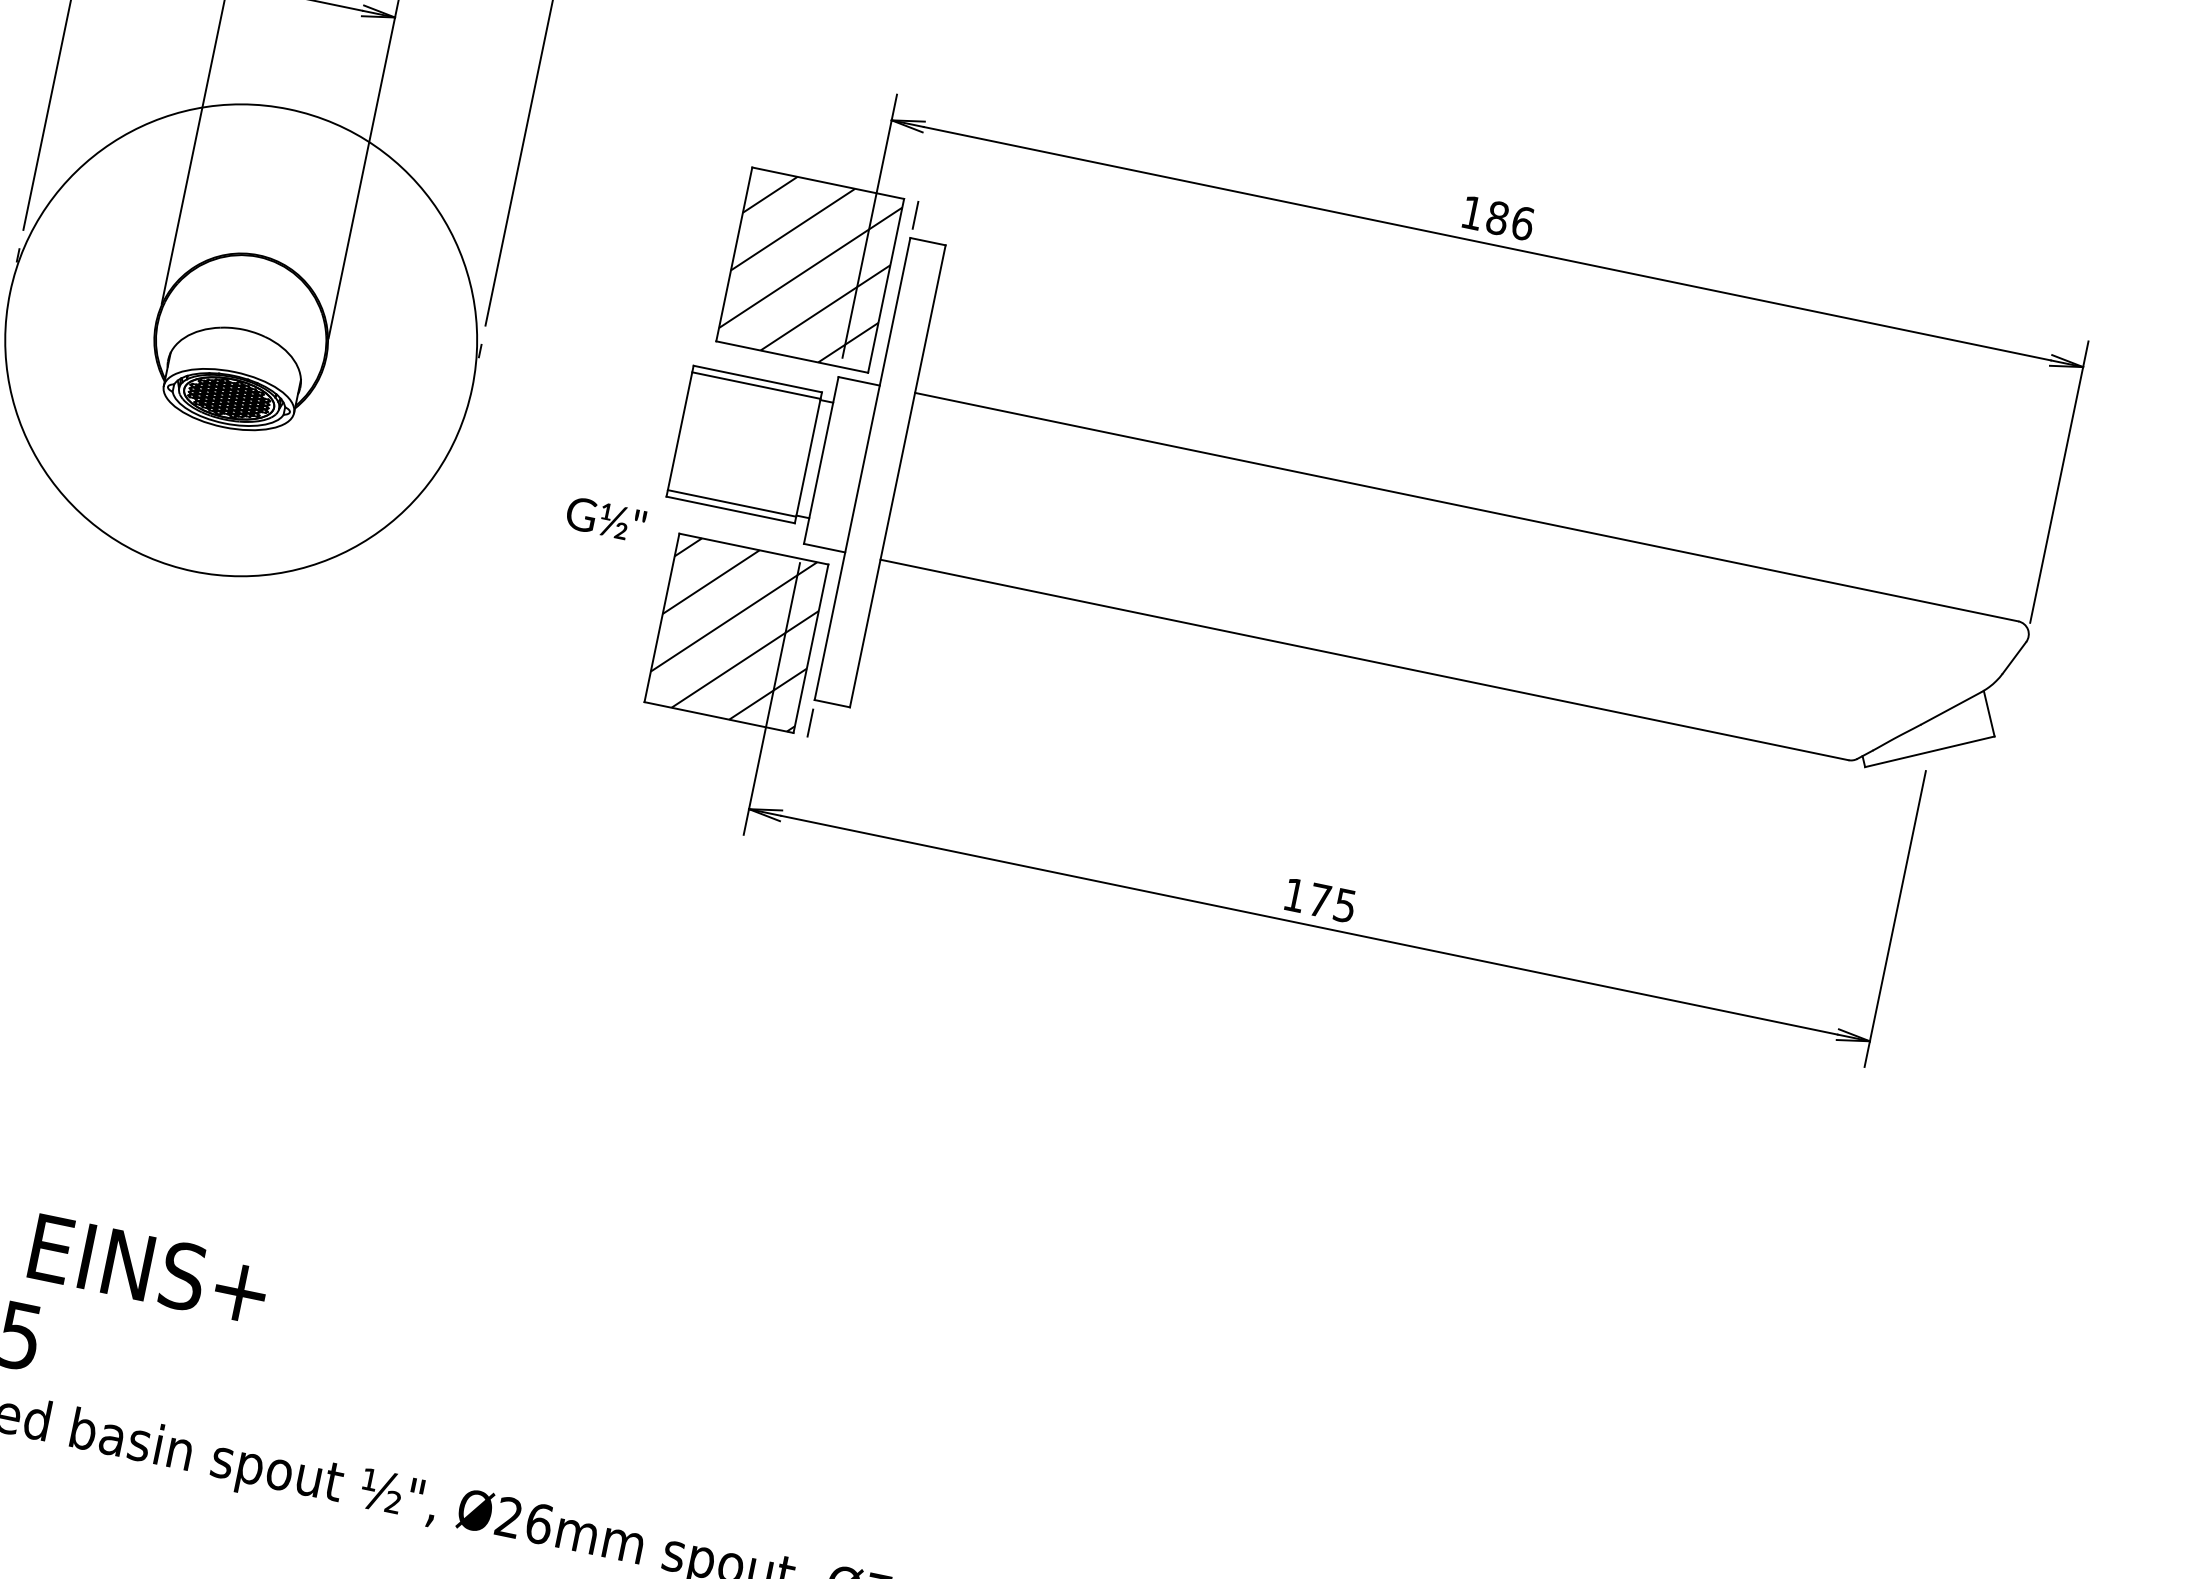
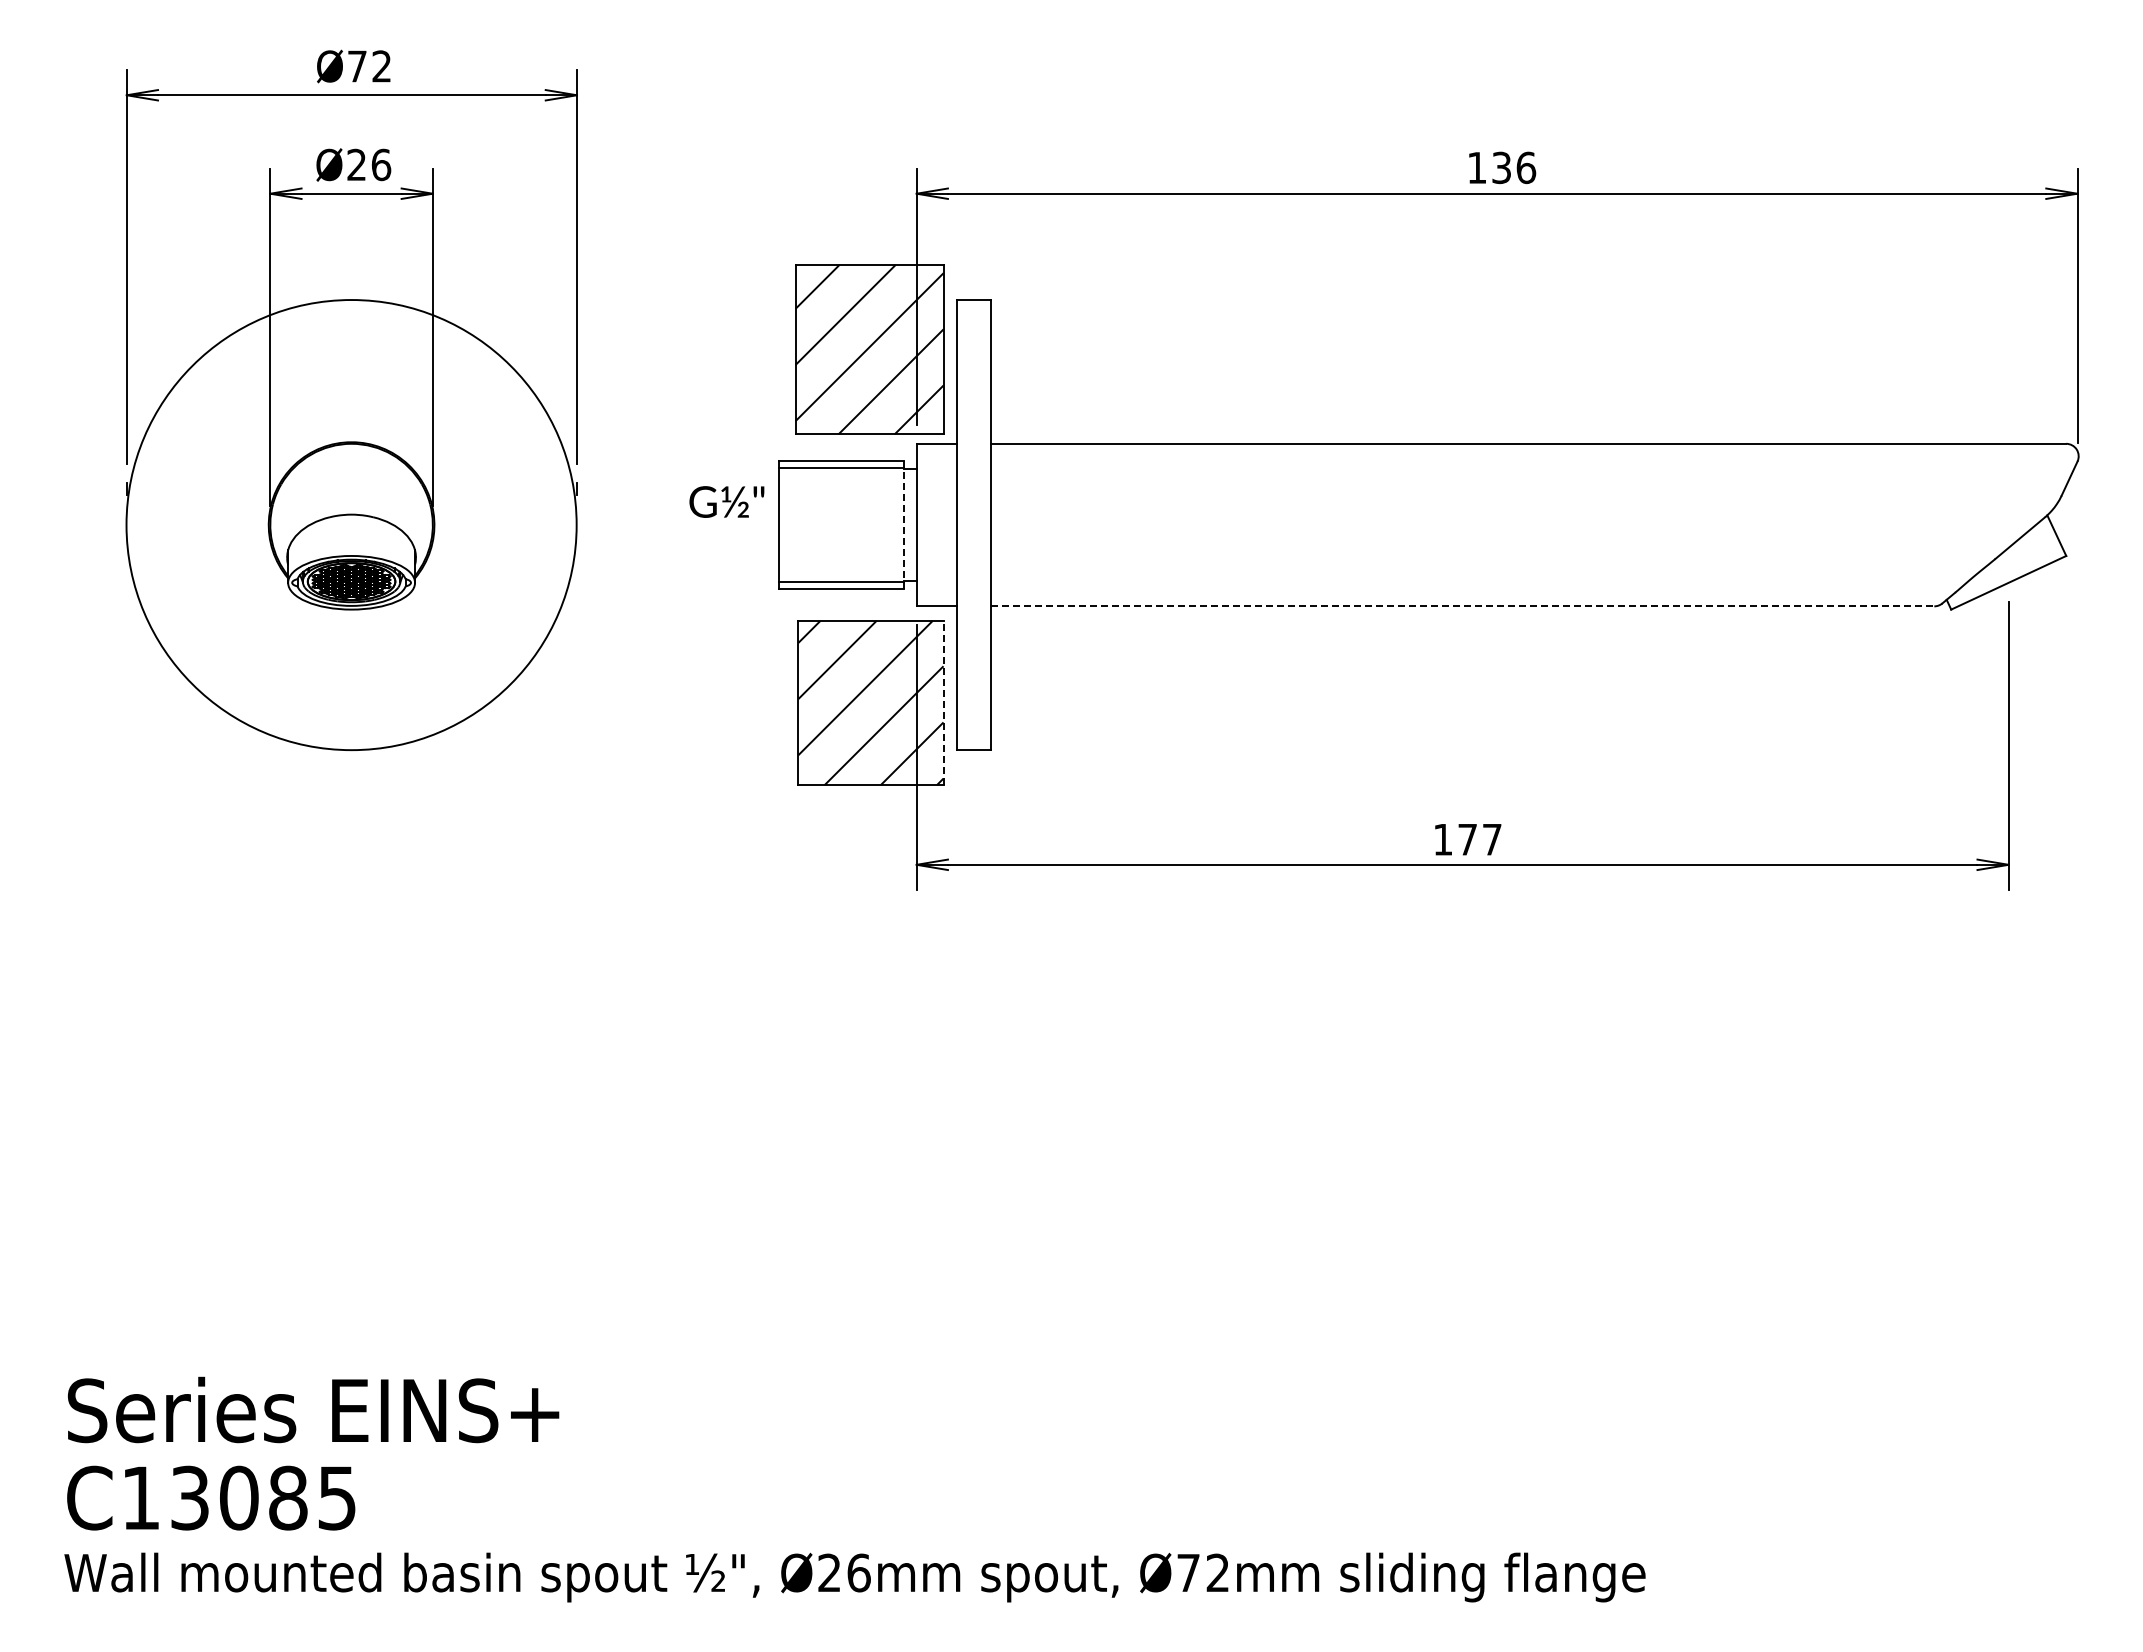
line: (915, 215) -> (957, 277), removed
text: (1497, 217) -> (1501, 167), 186 -> 136
line: (808, 458) -> (904, 525), solid -> dashed
text: (605, 518) -> (726, 501), moved
line: (811, 648) -> (943, 702), solid -> dashed
line: (1364, 660) -> (1462, 606), solid -> dashed
line: (810, 723) -> (957, 772), removed
text: (1345, 905) -> (1492, 839), 175 -> 177

